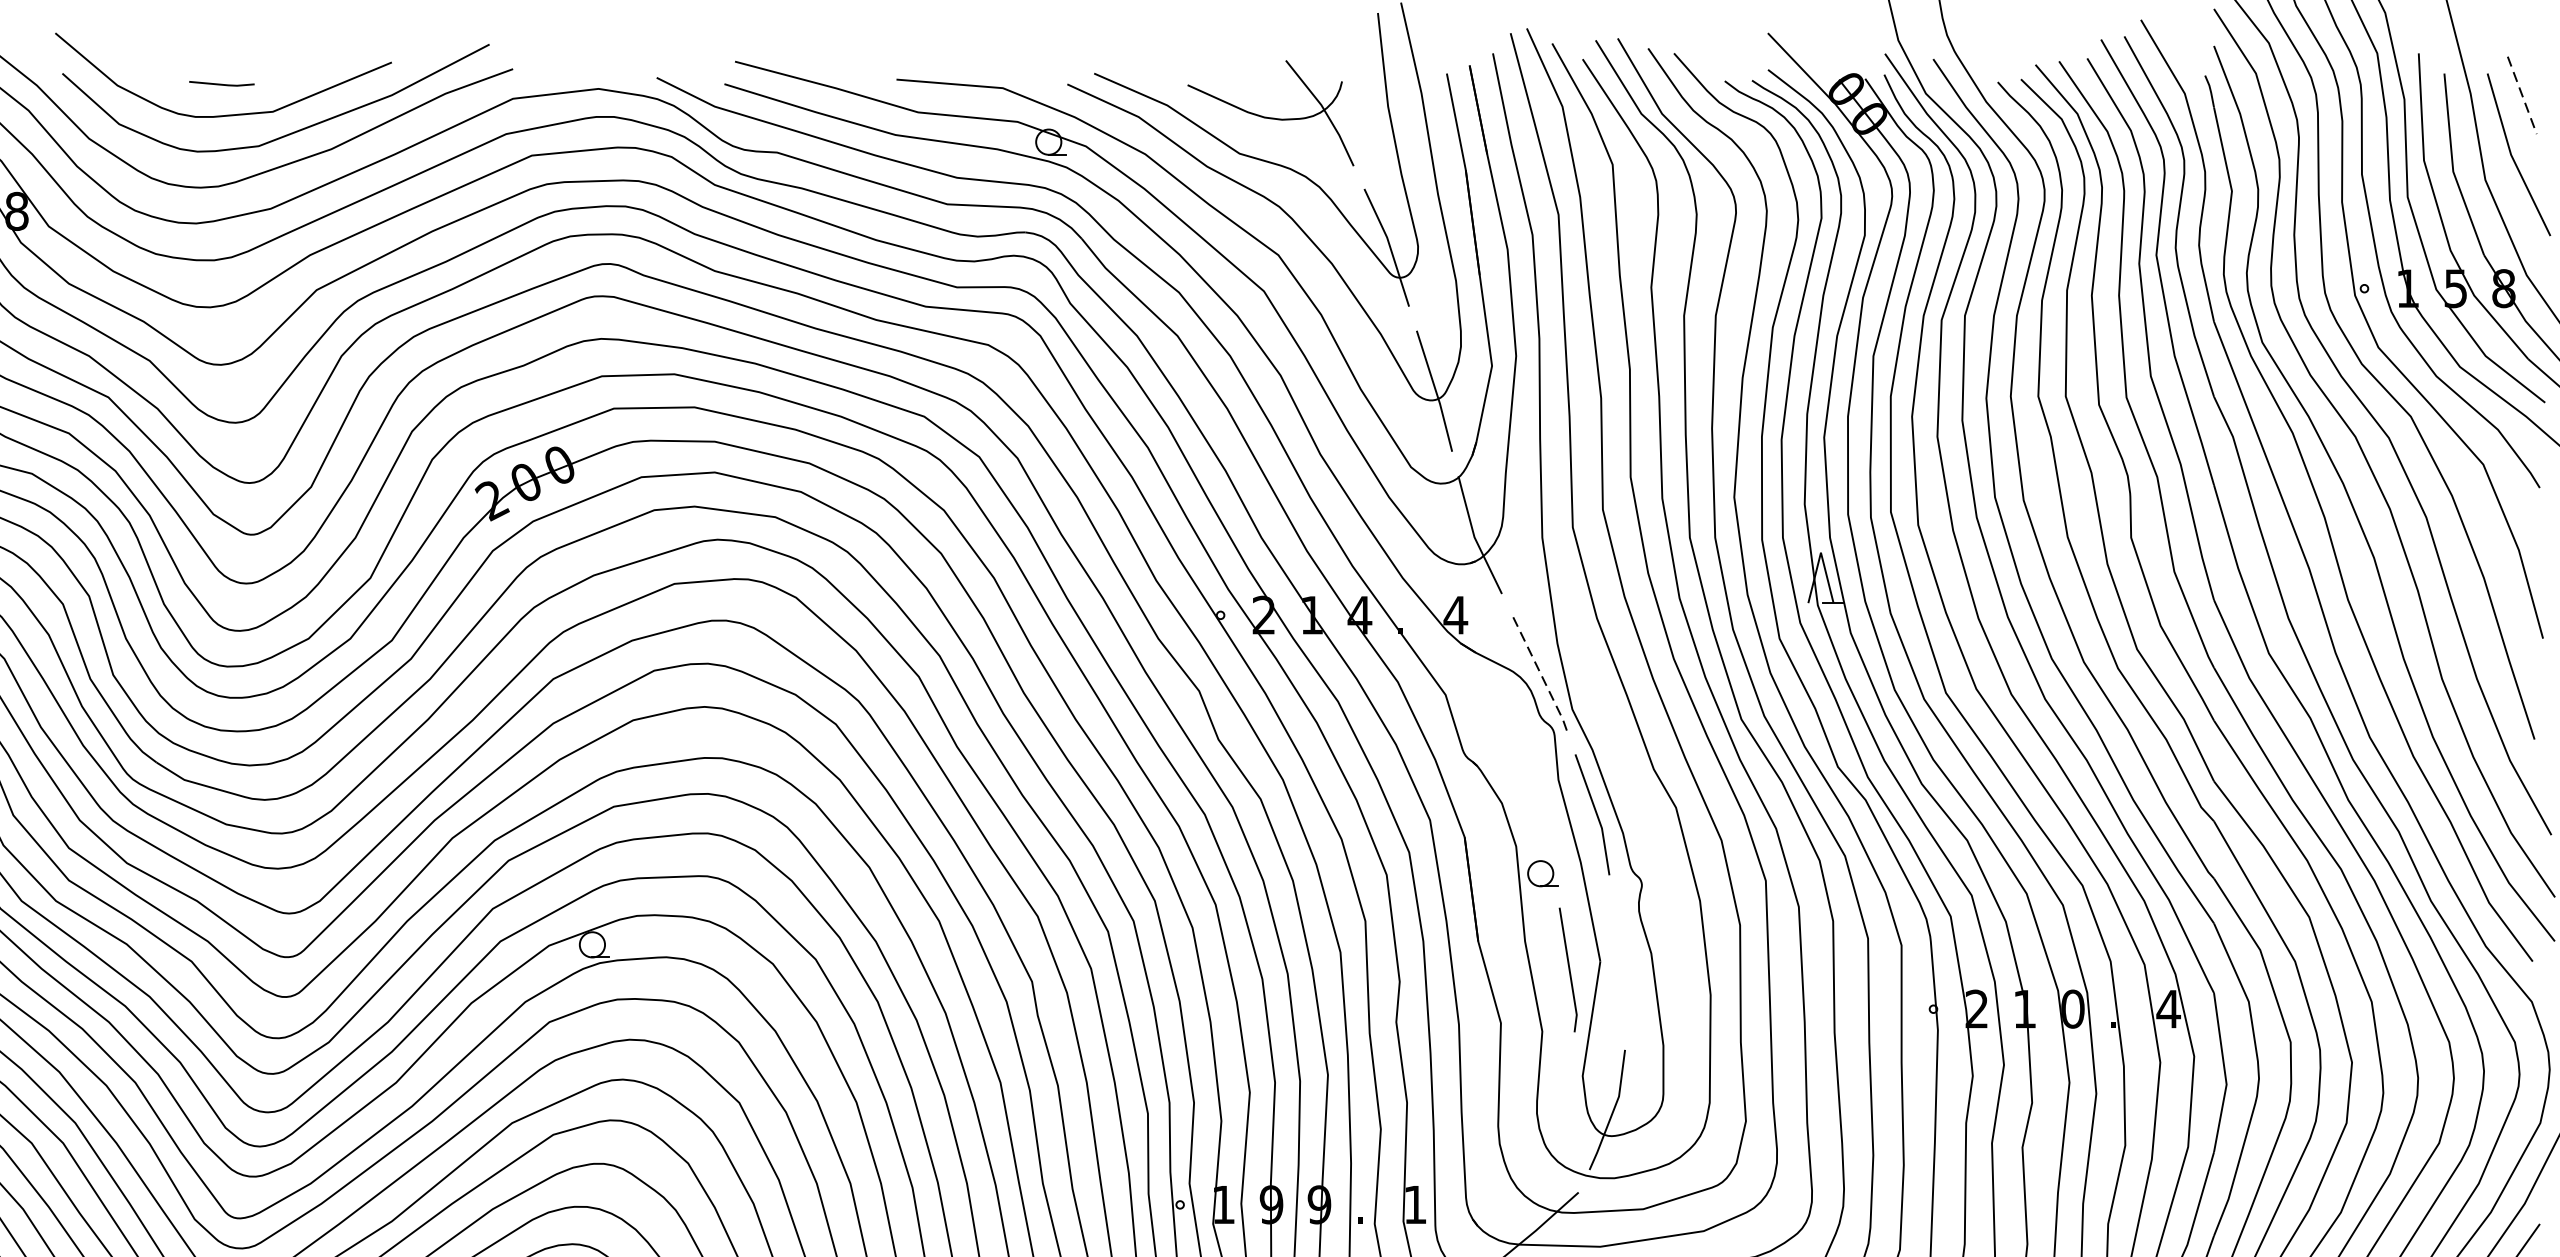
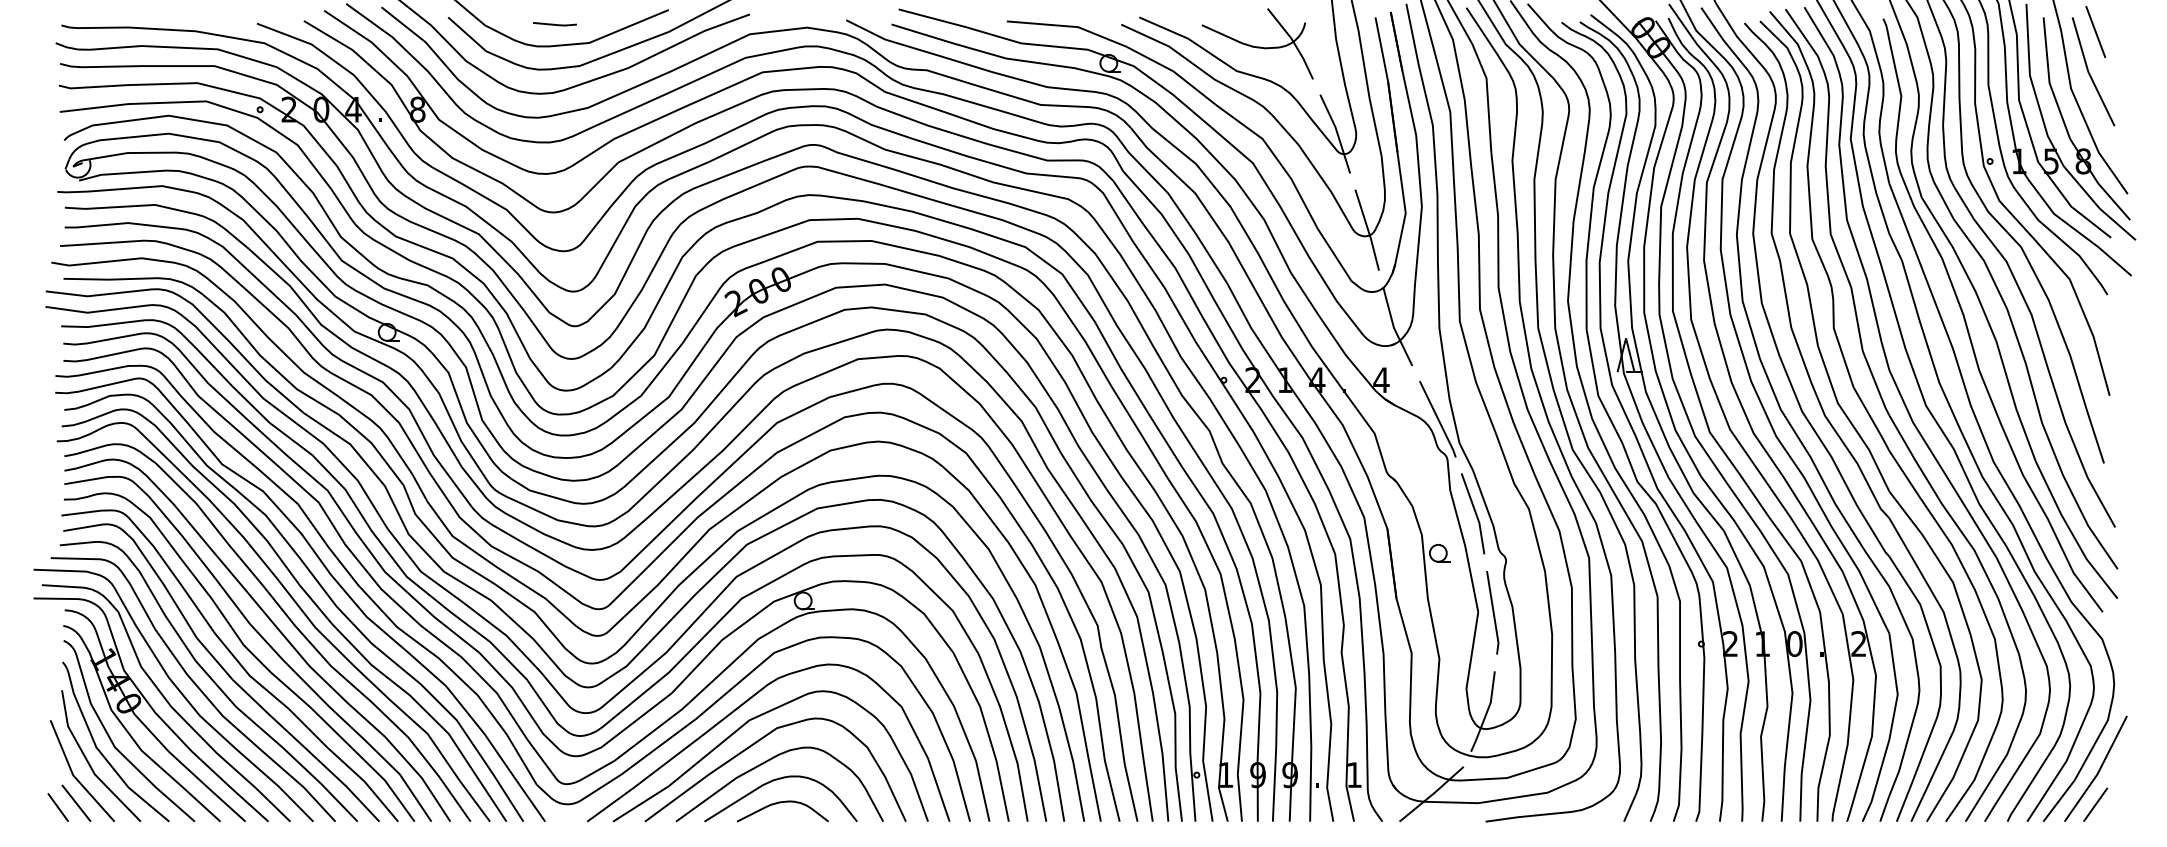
line: (2521, 96) -> (2095, 32), dashed -> solid
line: (1540, 673) -> (1438, 419), dashed -> solid
line: (1567, 969) -> (1492, 612), moved
text: (2168, 1008) -> (1858, 643), 4 -> 2

